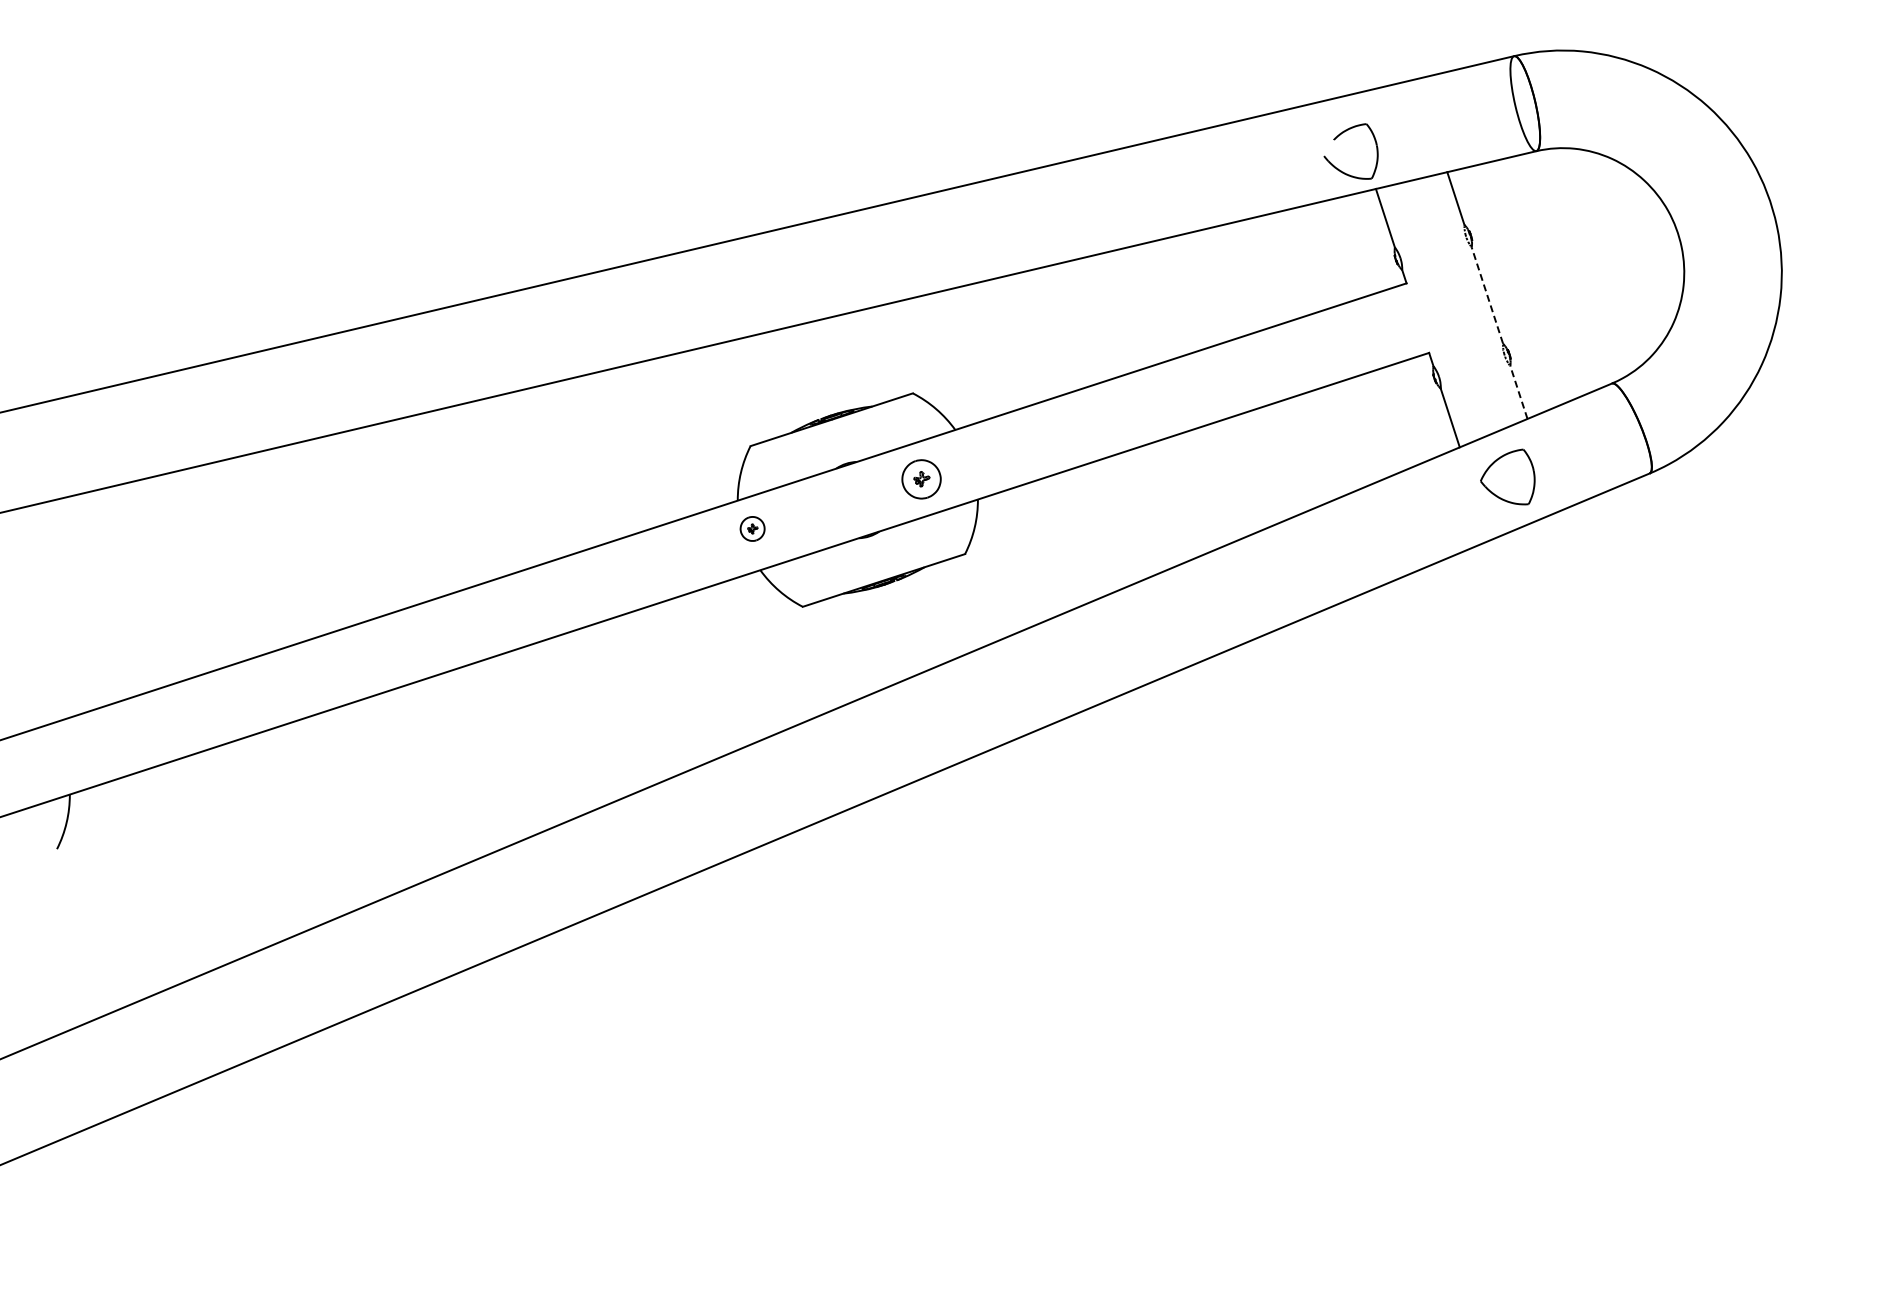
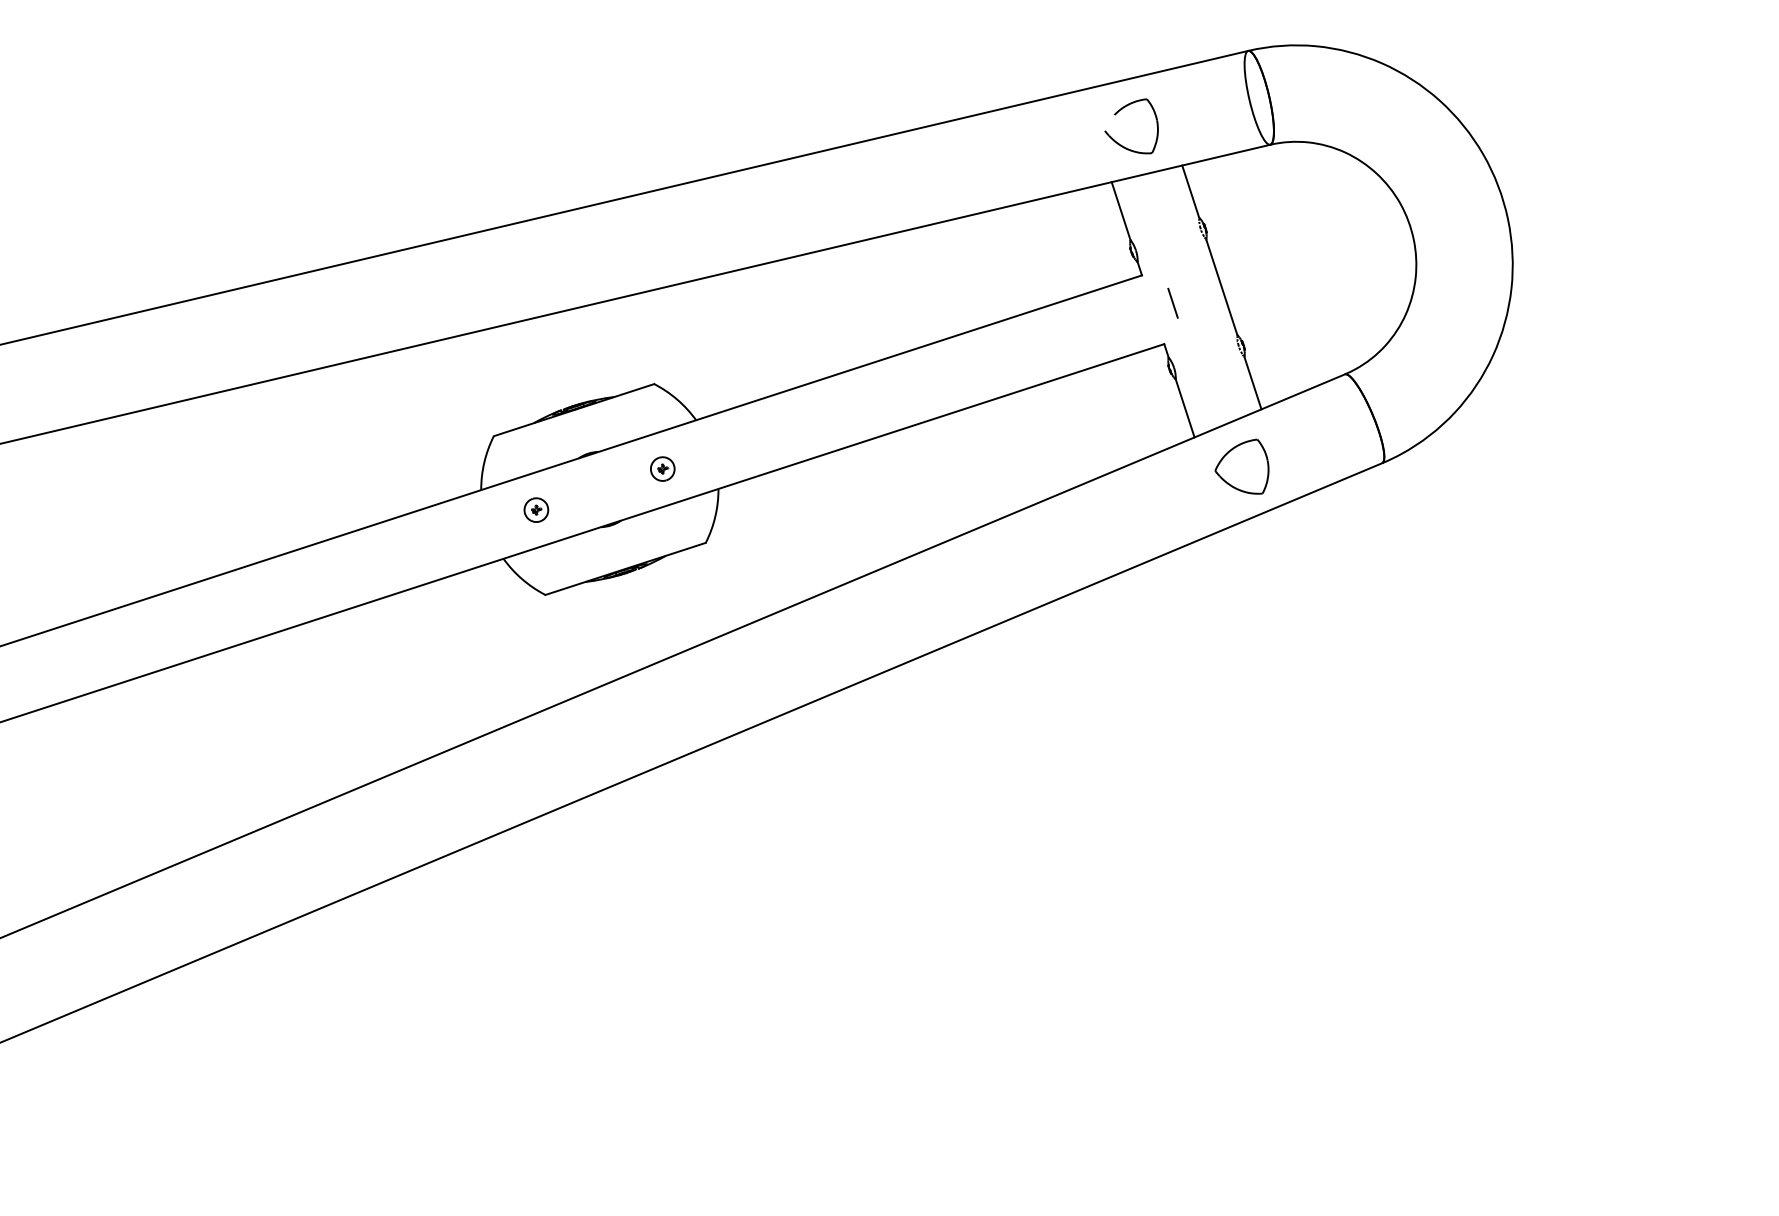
part: (1339, 136) -> (1120, 111), moved
line: (1487, 295) -> (1221, 287), dashed -> solid
line: (1437, 311) -> (1172, 303), added
line: (1518, 392) -> (1252, 383), dashed -> solid
part: (921, 479) -> (662, 469), size x0.62
part: (752, 528) -> (536, 509), moved

